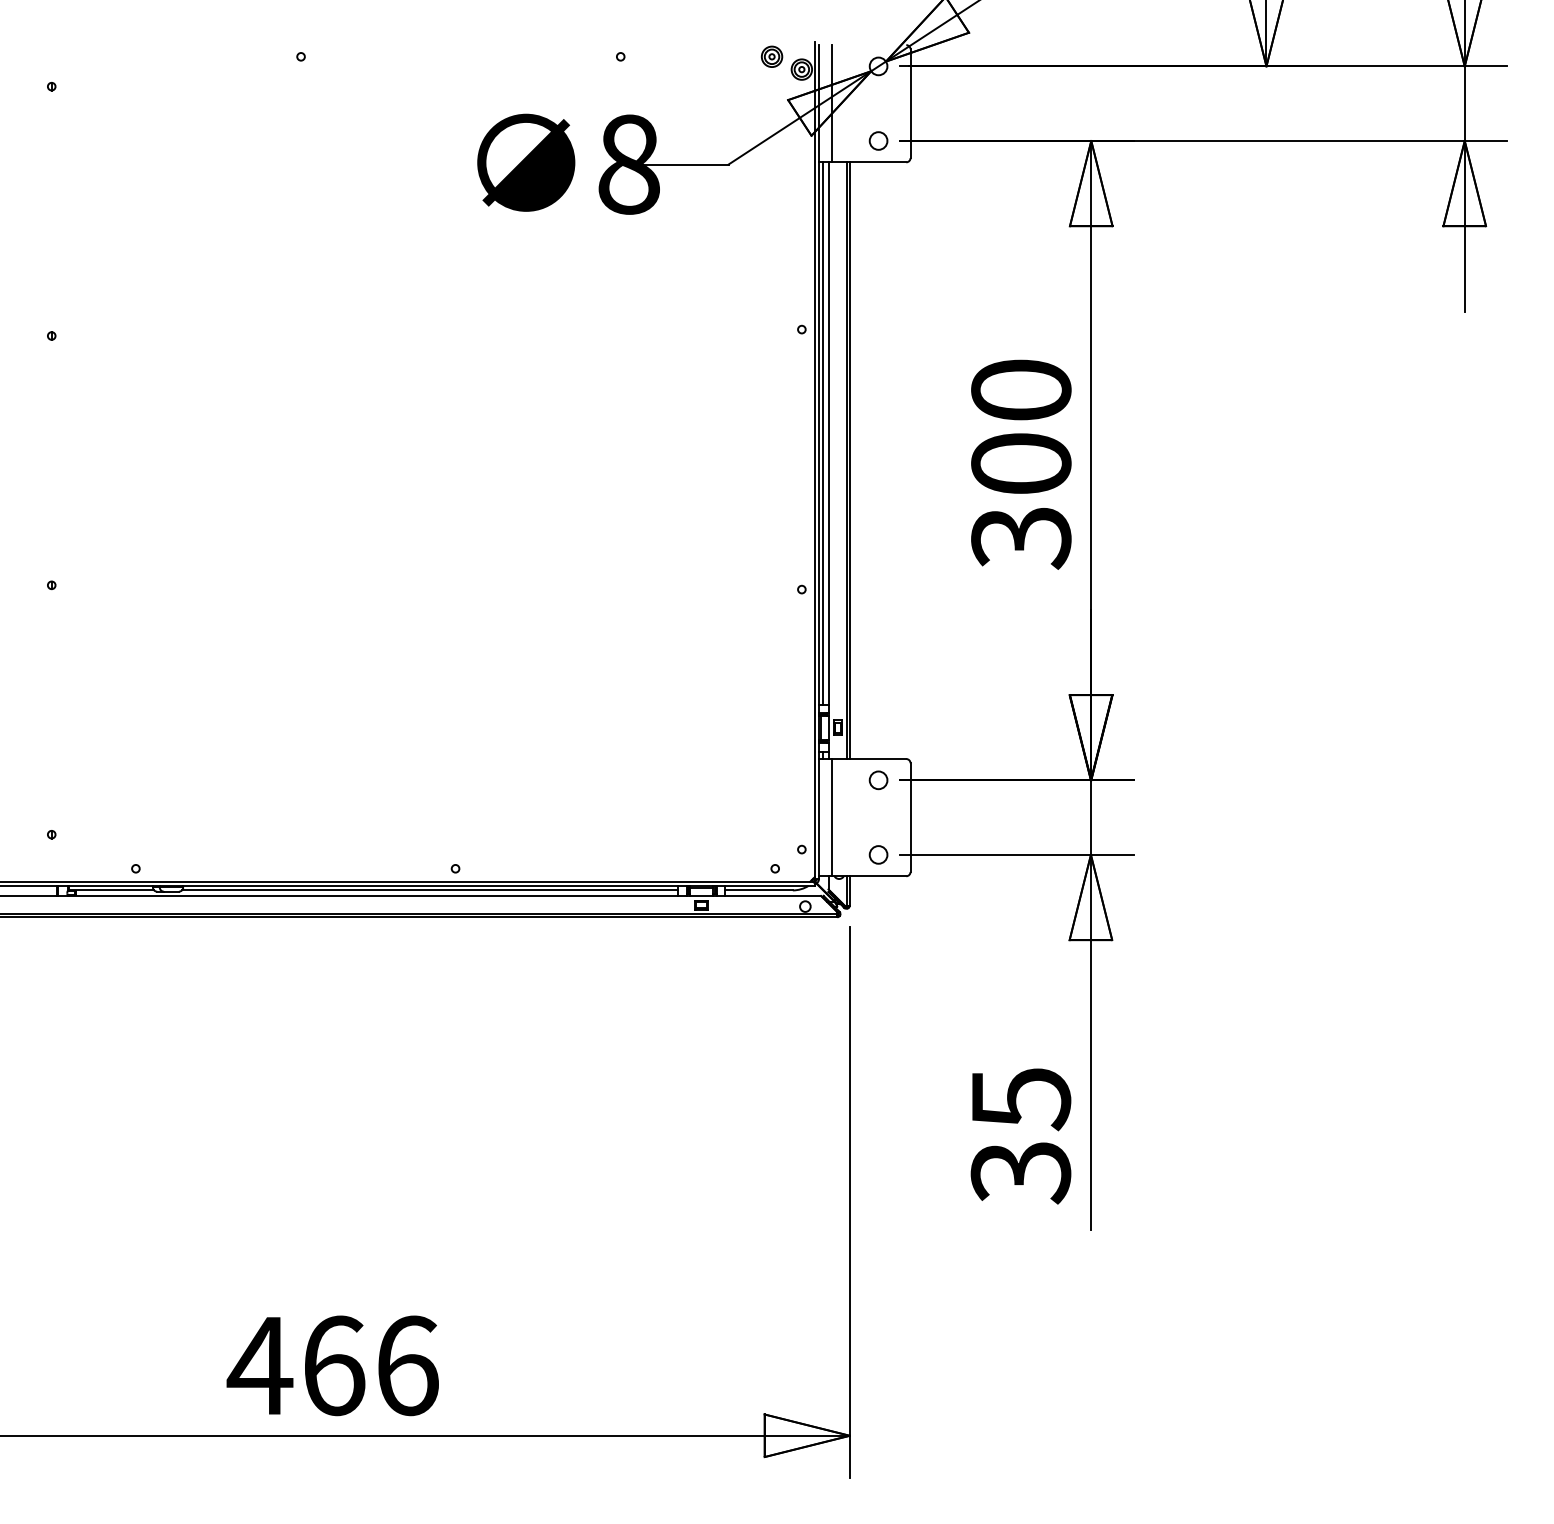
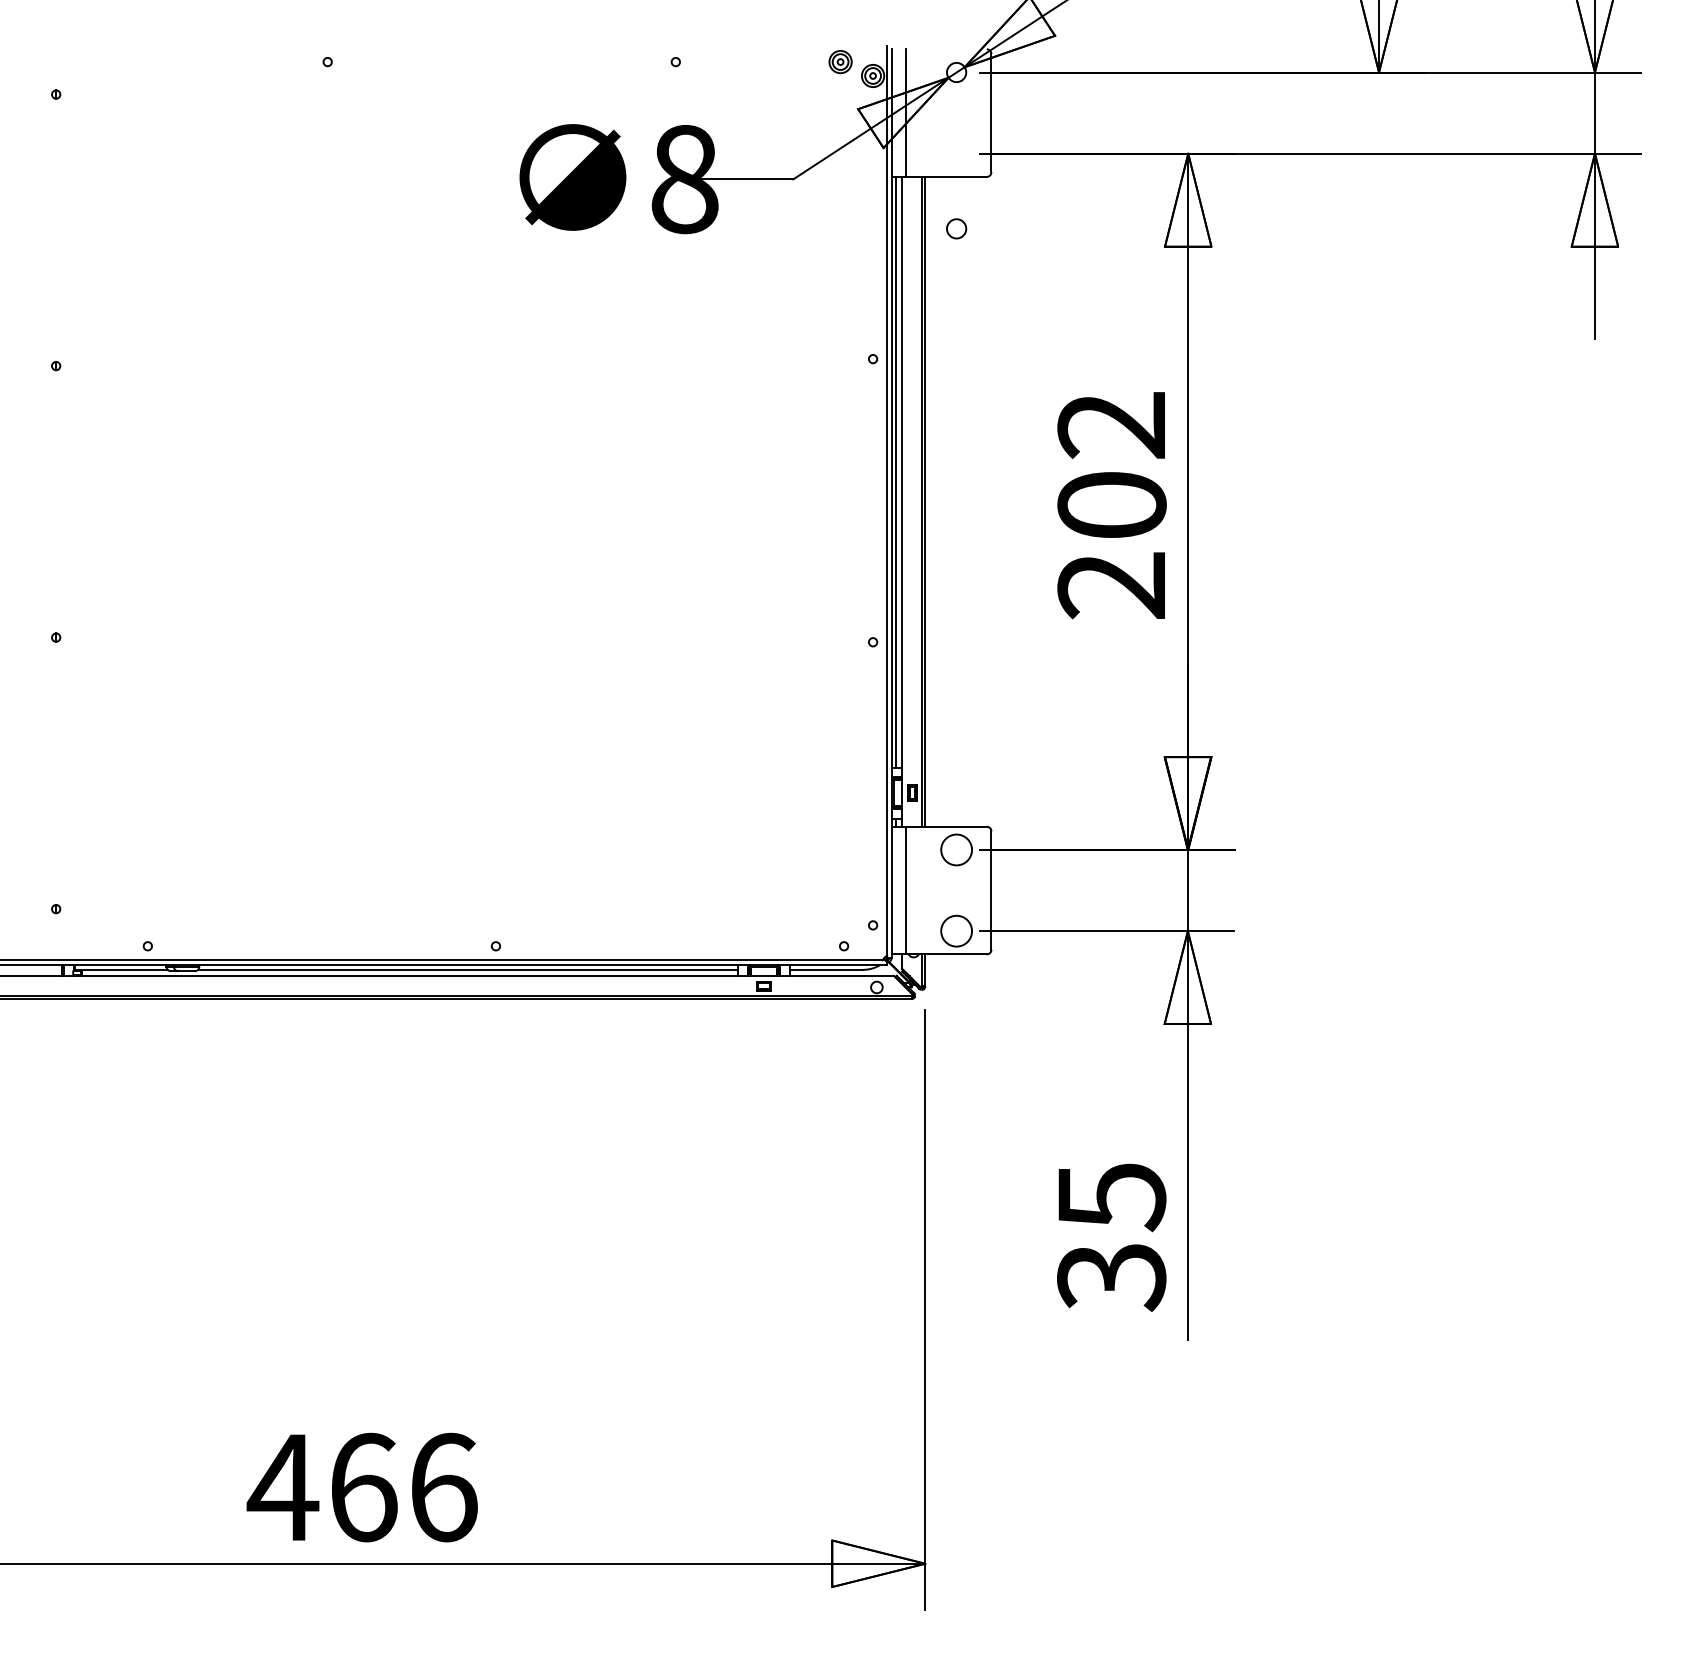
circle: (878, 140) -> (956, 228), moved
text: (1021, 464) -> (1112, 506), 300 -> 202
circle: (878, 780) -> (956, 850), size x1.6
circle: (878, 854) -> (956, 930), size x1.6

